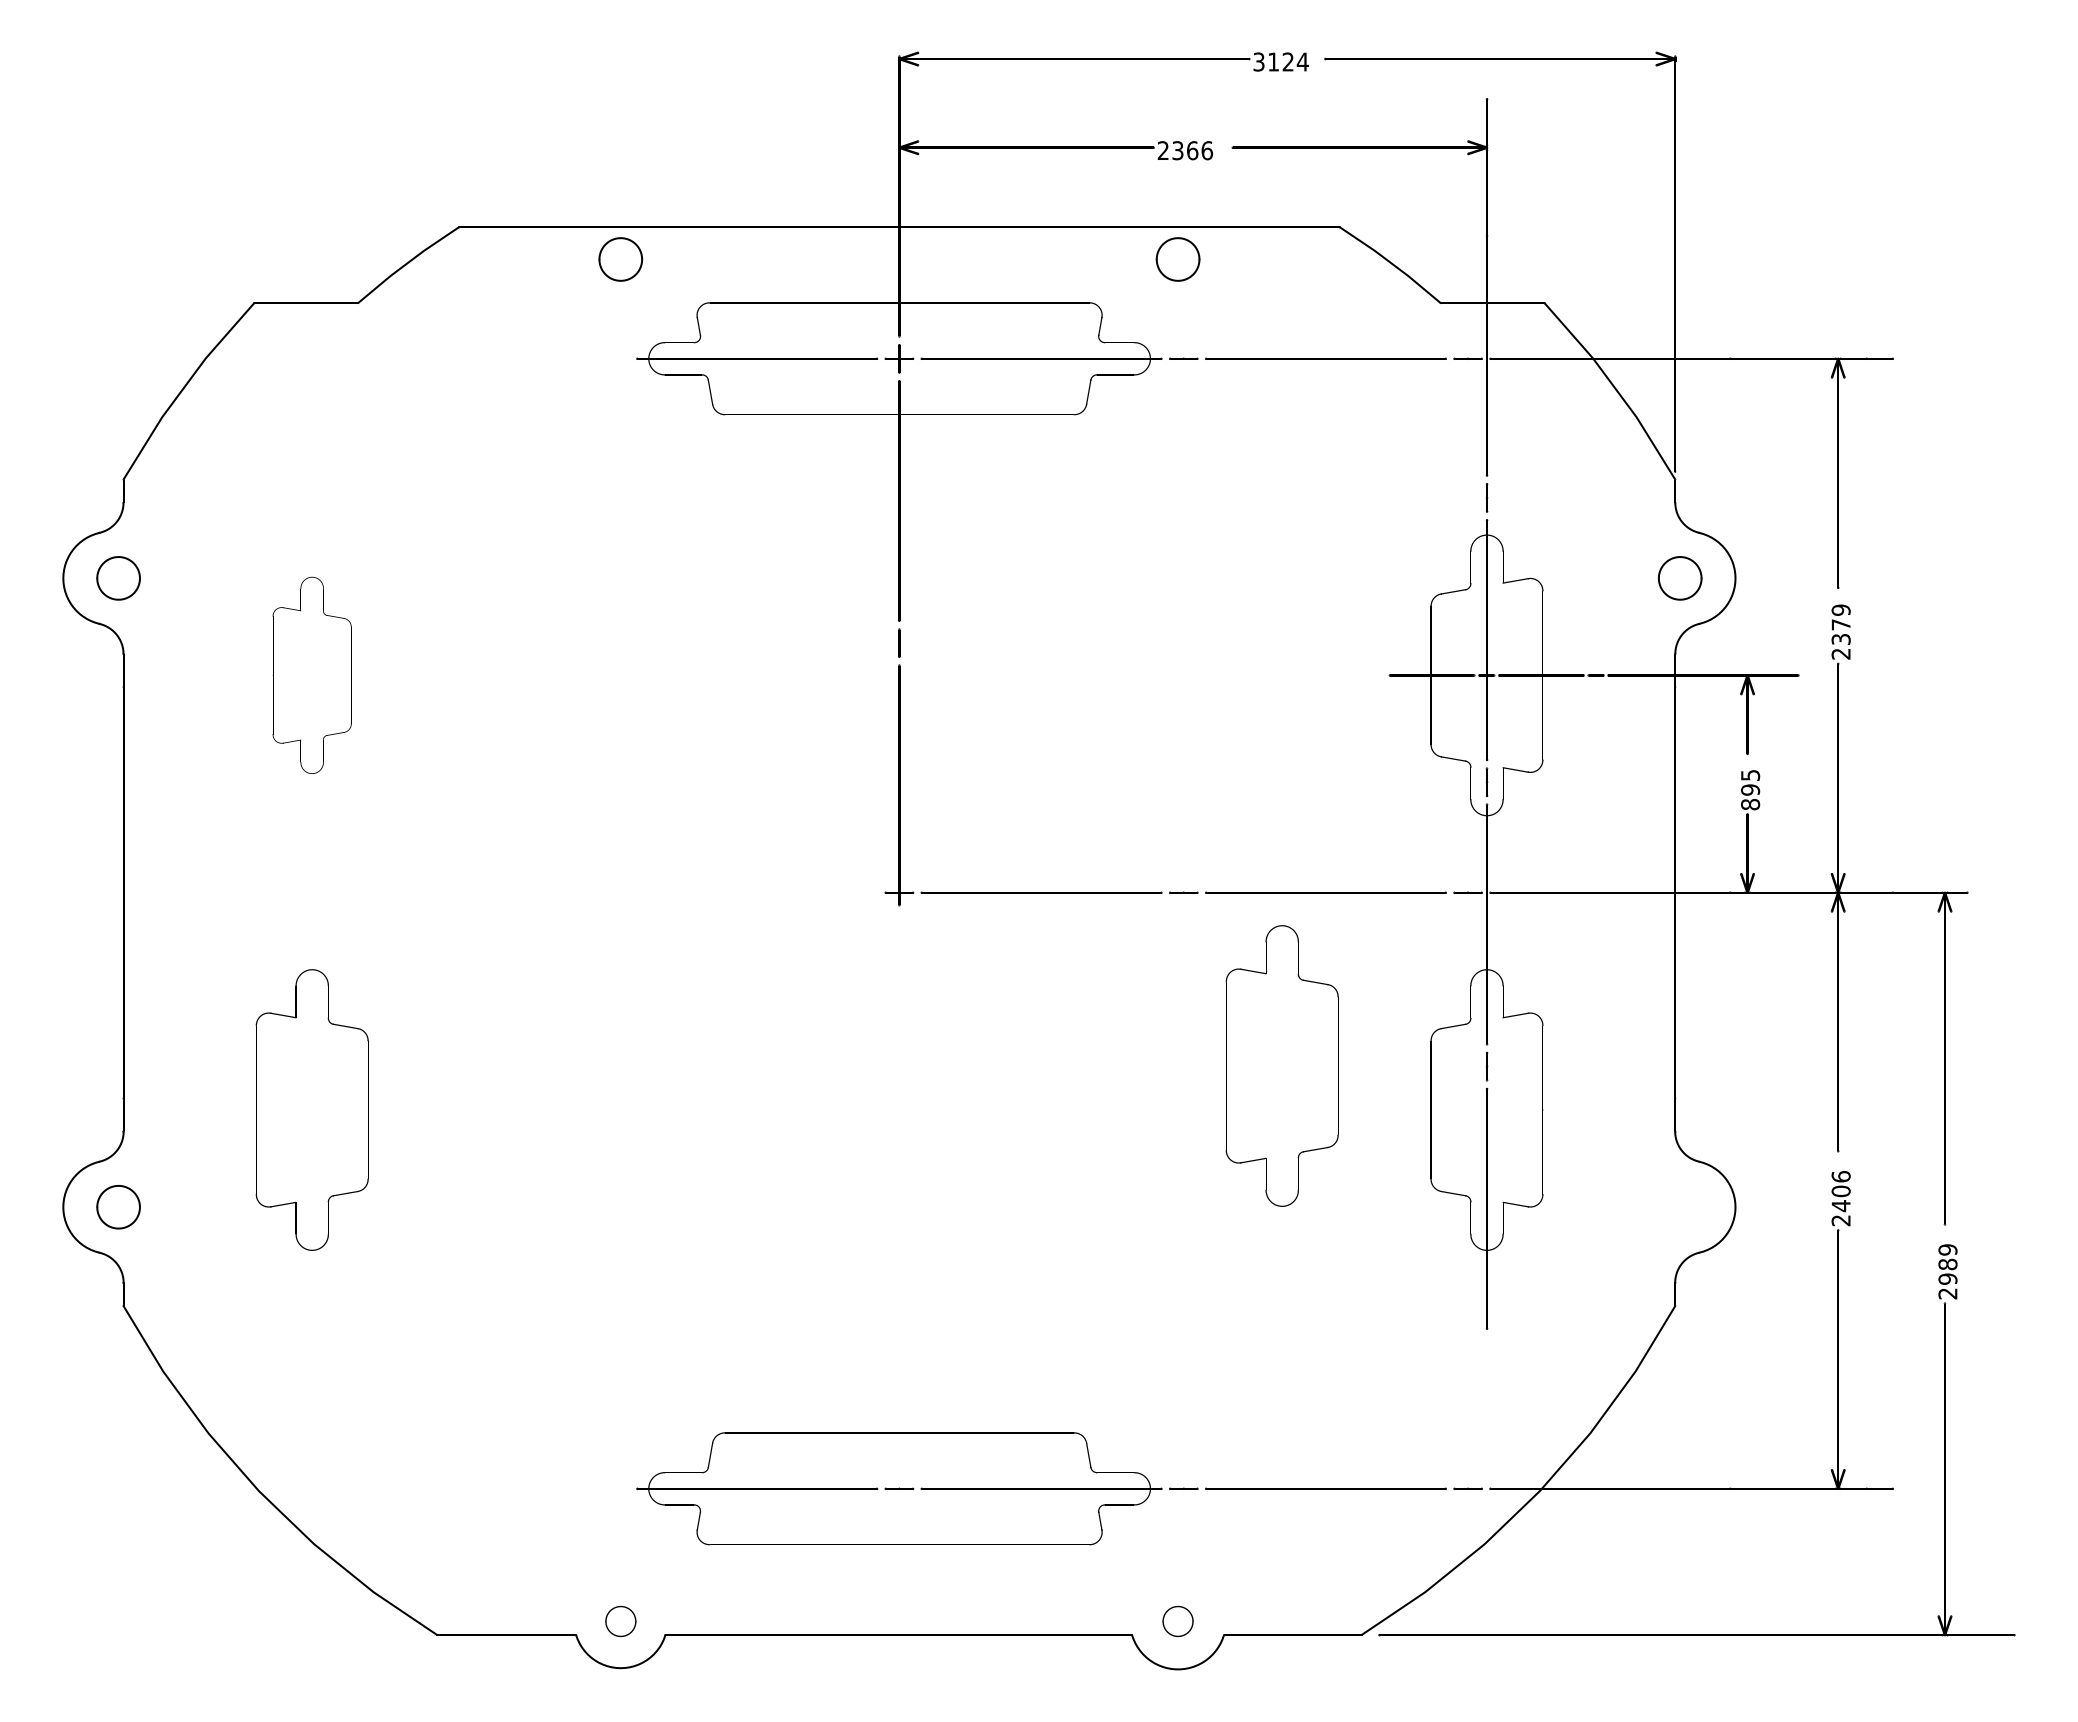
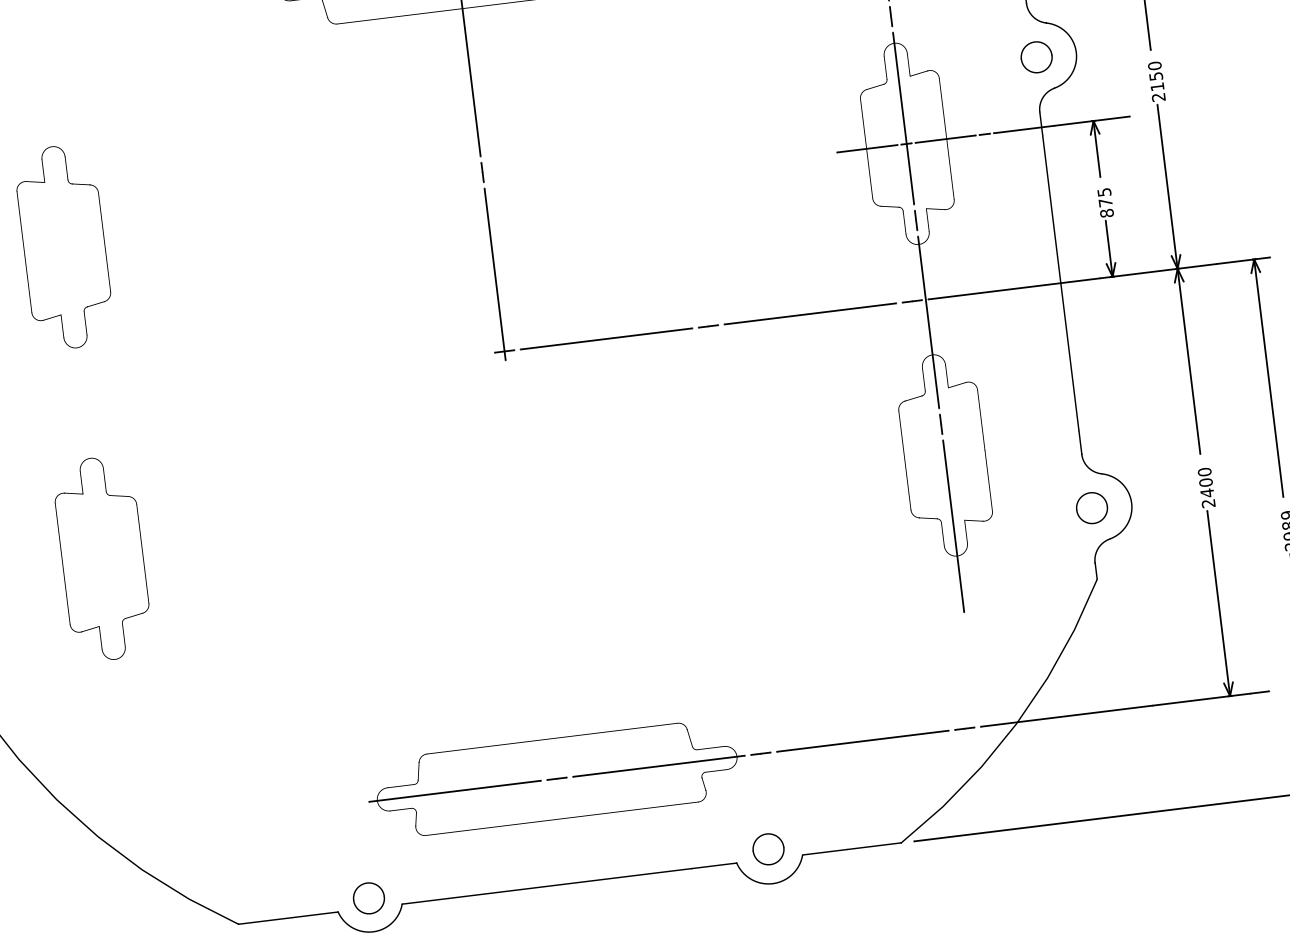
text: (1840, 624) -> (1155, 76), 2379 -> 2150
part: (311, 675) -> (63, 247), size x1.43
text: (1750, 789) -> (1105, 202), 895 -> 875
part: (1281, 1065) -> (793, 441), removed
text: (1840, 1176) -> (1204, 472), 2406 -> 2400
part: (1679, 1207) -> (1091, 508), added
part: (620, 1621) -> (368, 898), size x1.43
part: (1177, 1621) -> (768, 849), size x1.43

